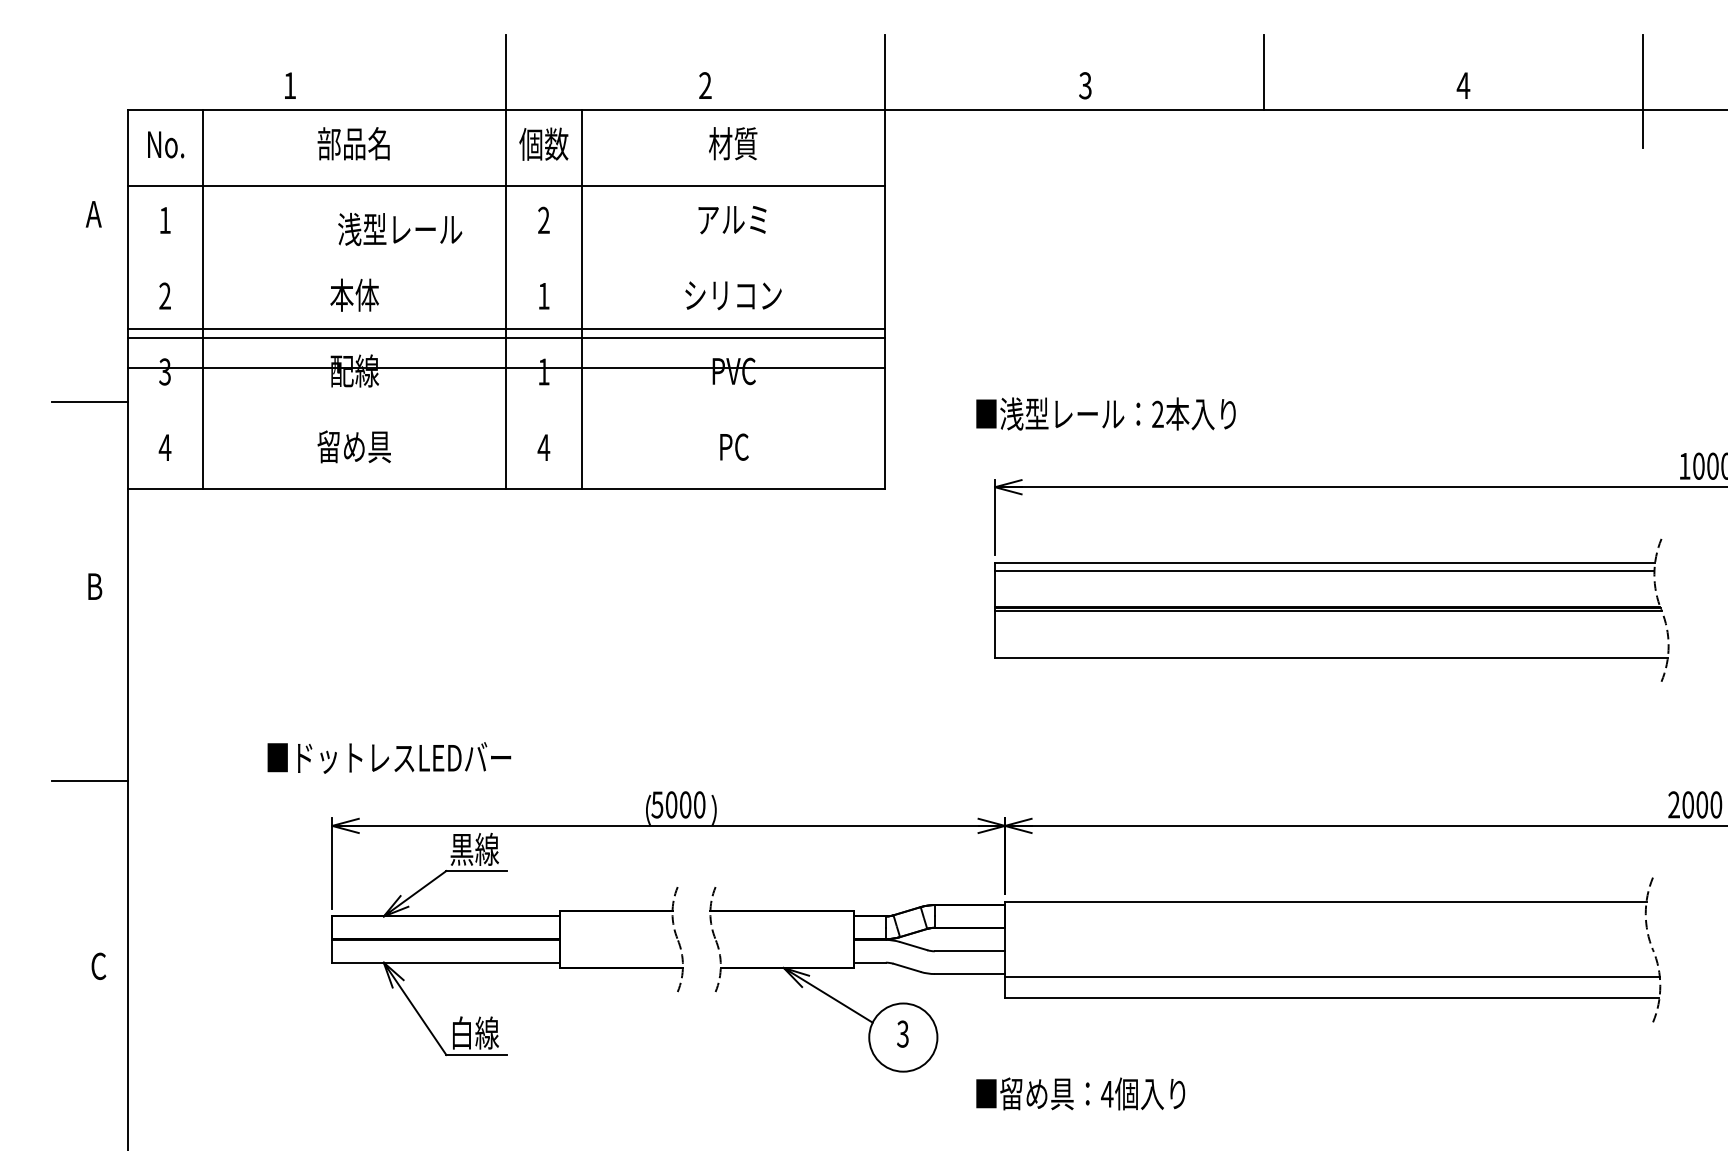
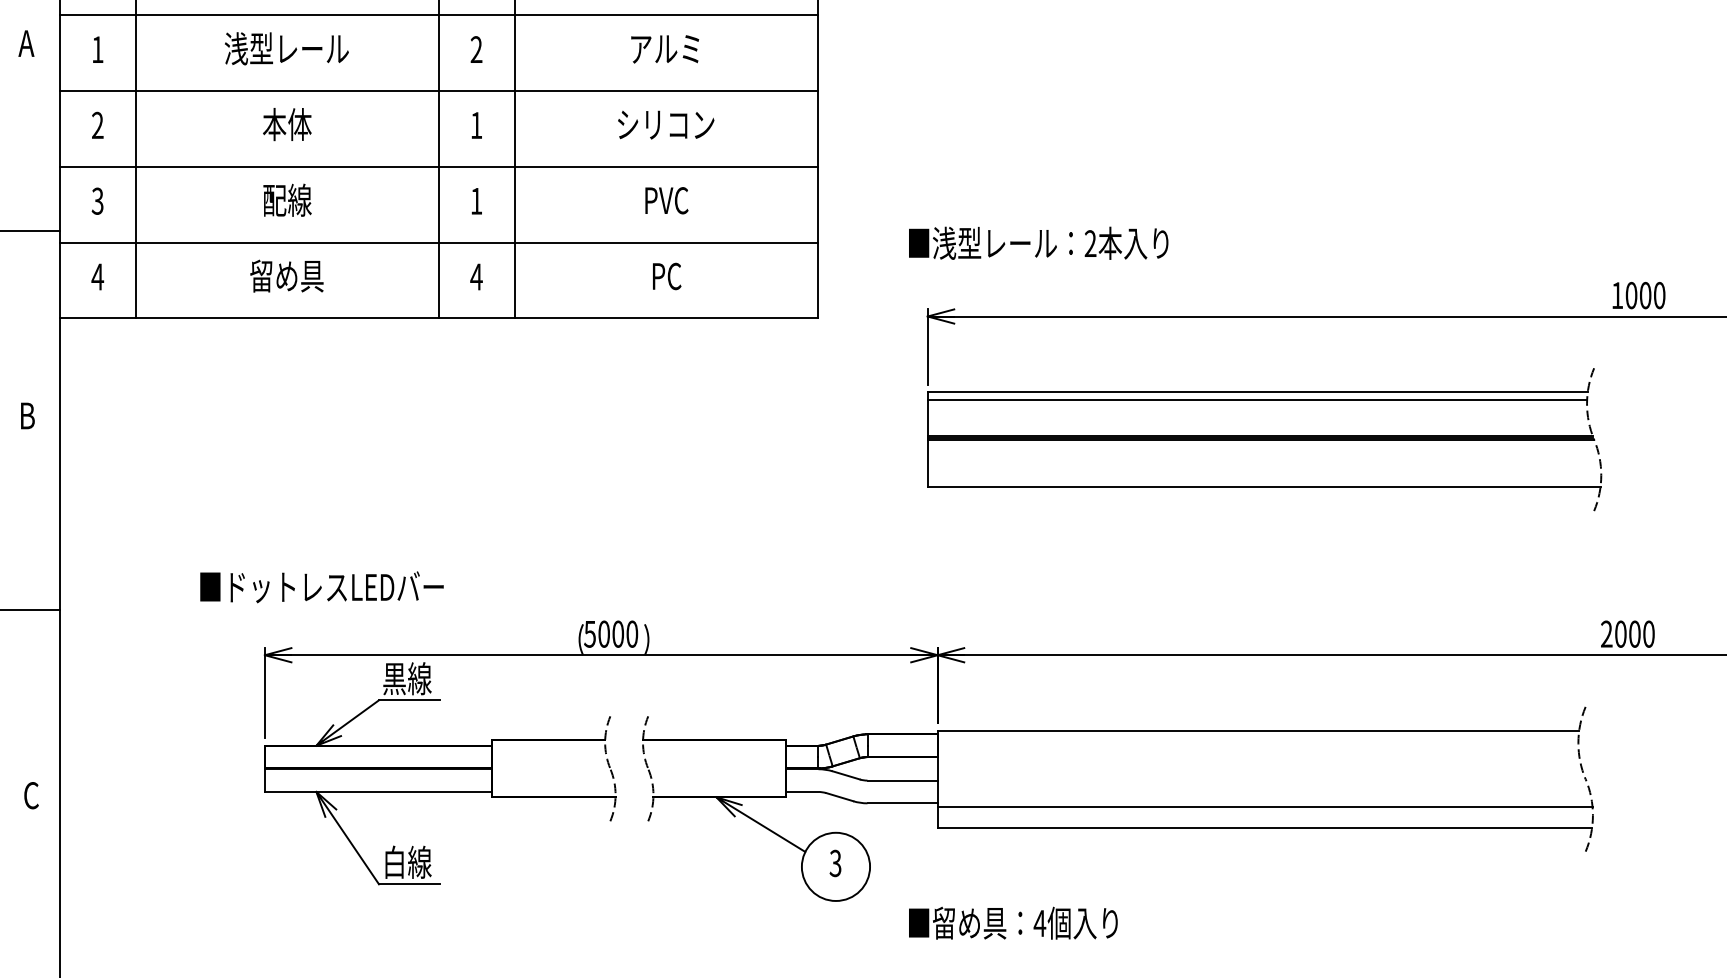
text: (400, 229) -> (287, 48), moved
line: (506, 328) -> (439, 90), moved
line: (506, 368) -> (439, 242), moved

